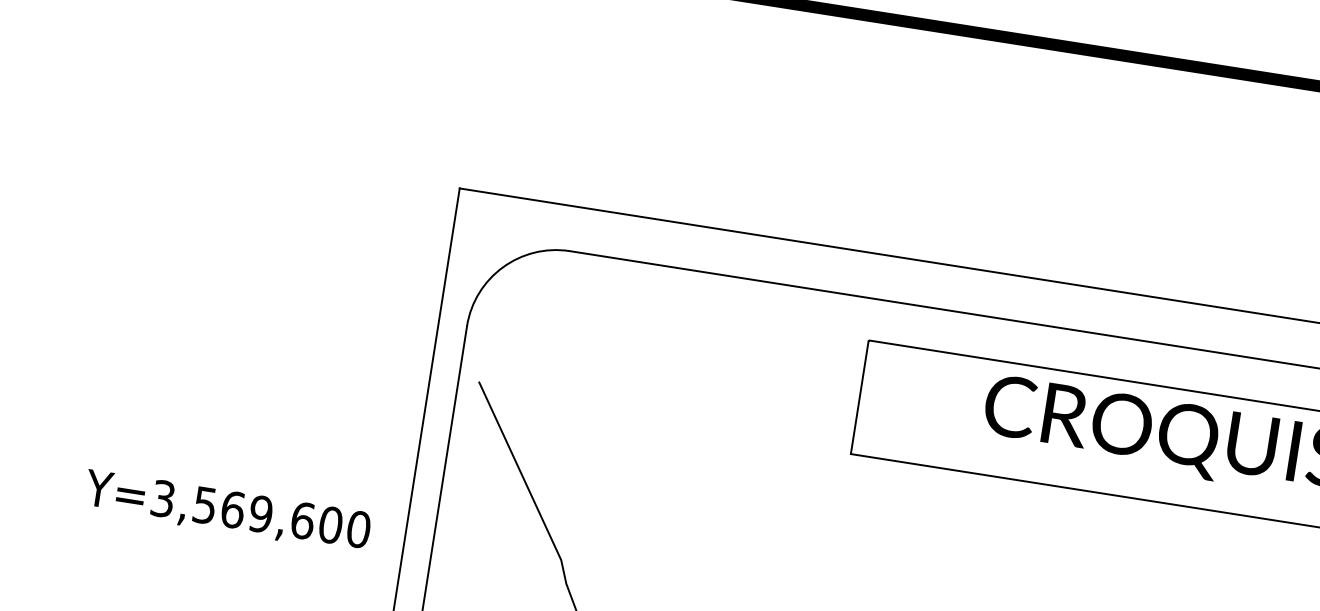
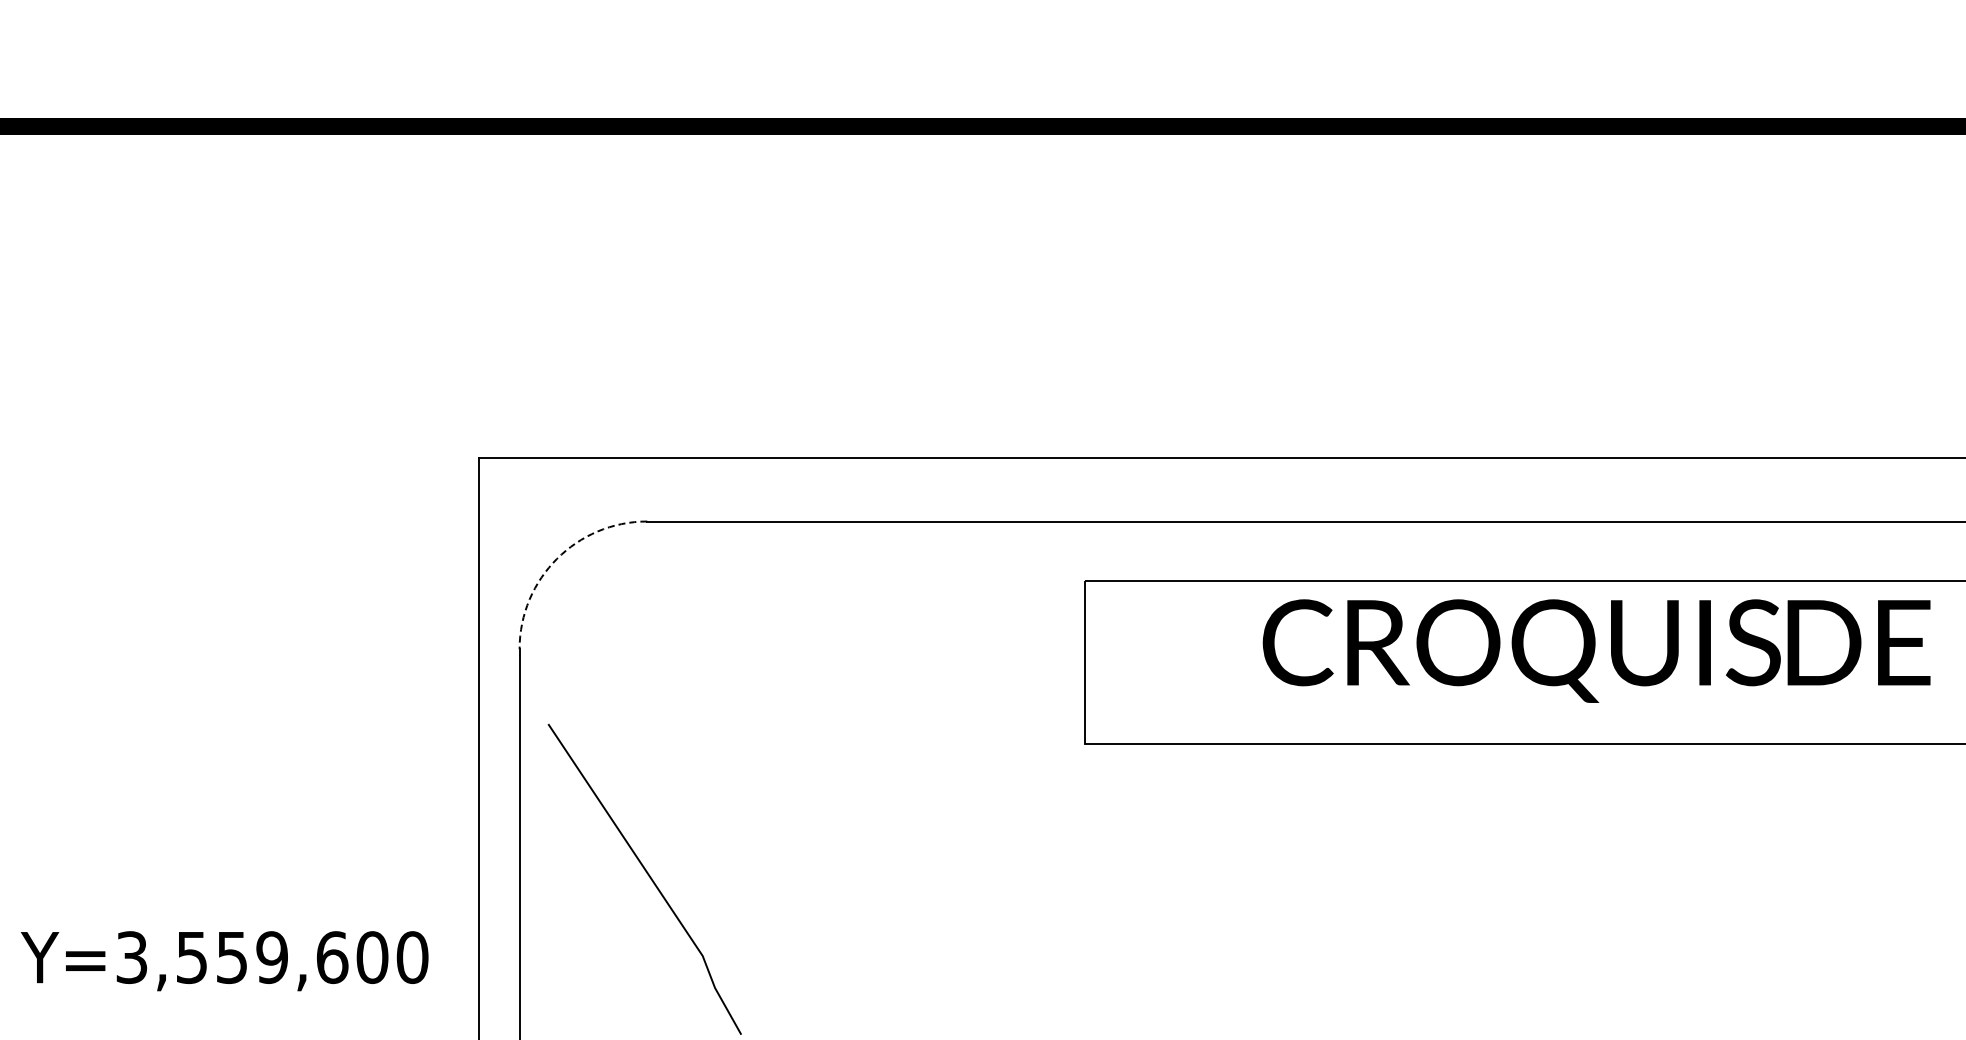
arc: (502, 267) -> (556, 558), solid -> dashed
text: (233, 509) -> (232, 957), Y=3,569,600 -> Y=3,559,600

